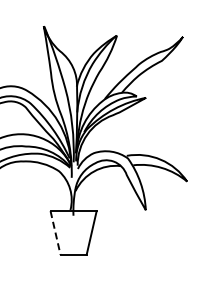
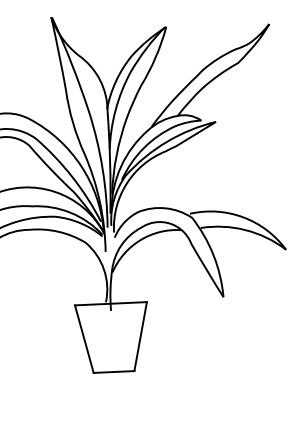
line: (55, 233) -> (84, 339), dashed -> solid

